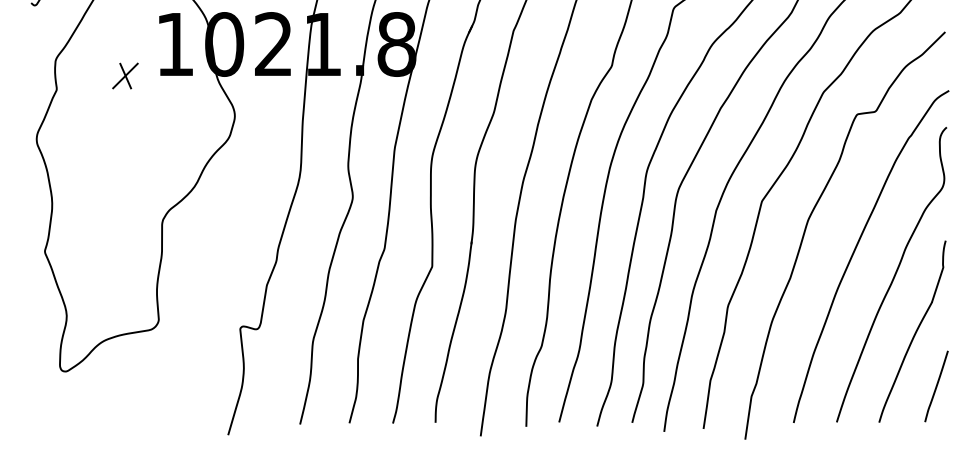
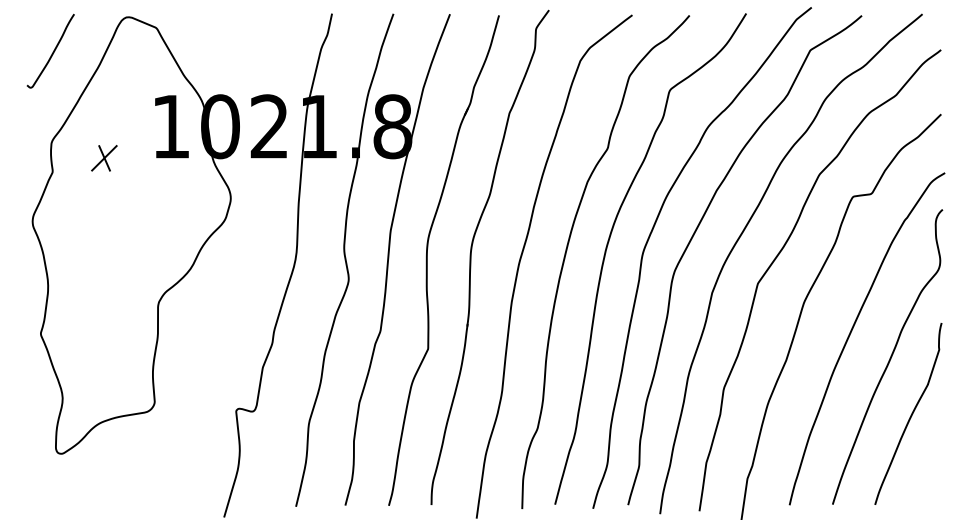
part: (125, 76) -> (104, 158), moved
line: (936, 386) -> (932, 468), removed

